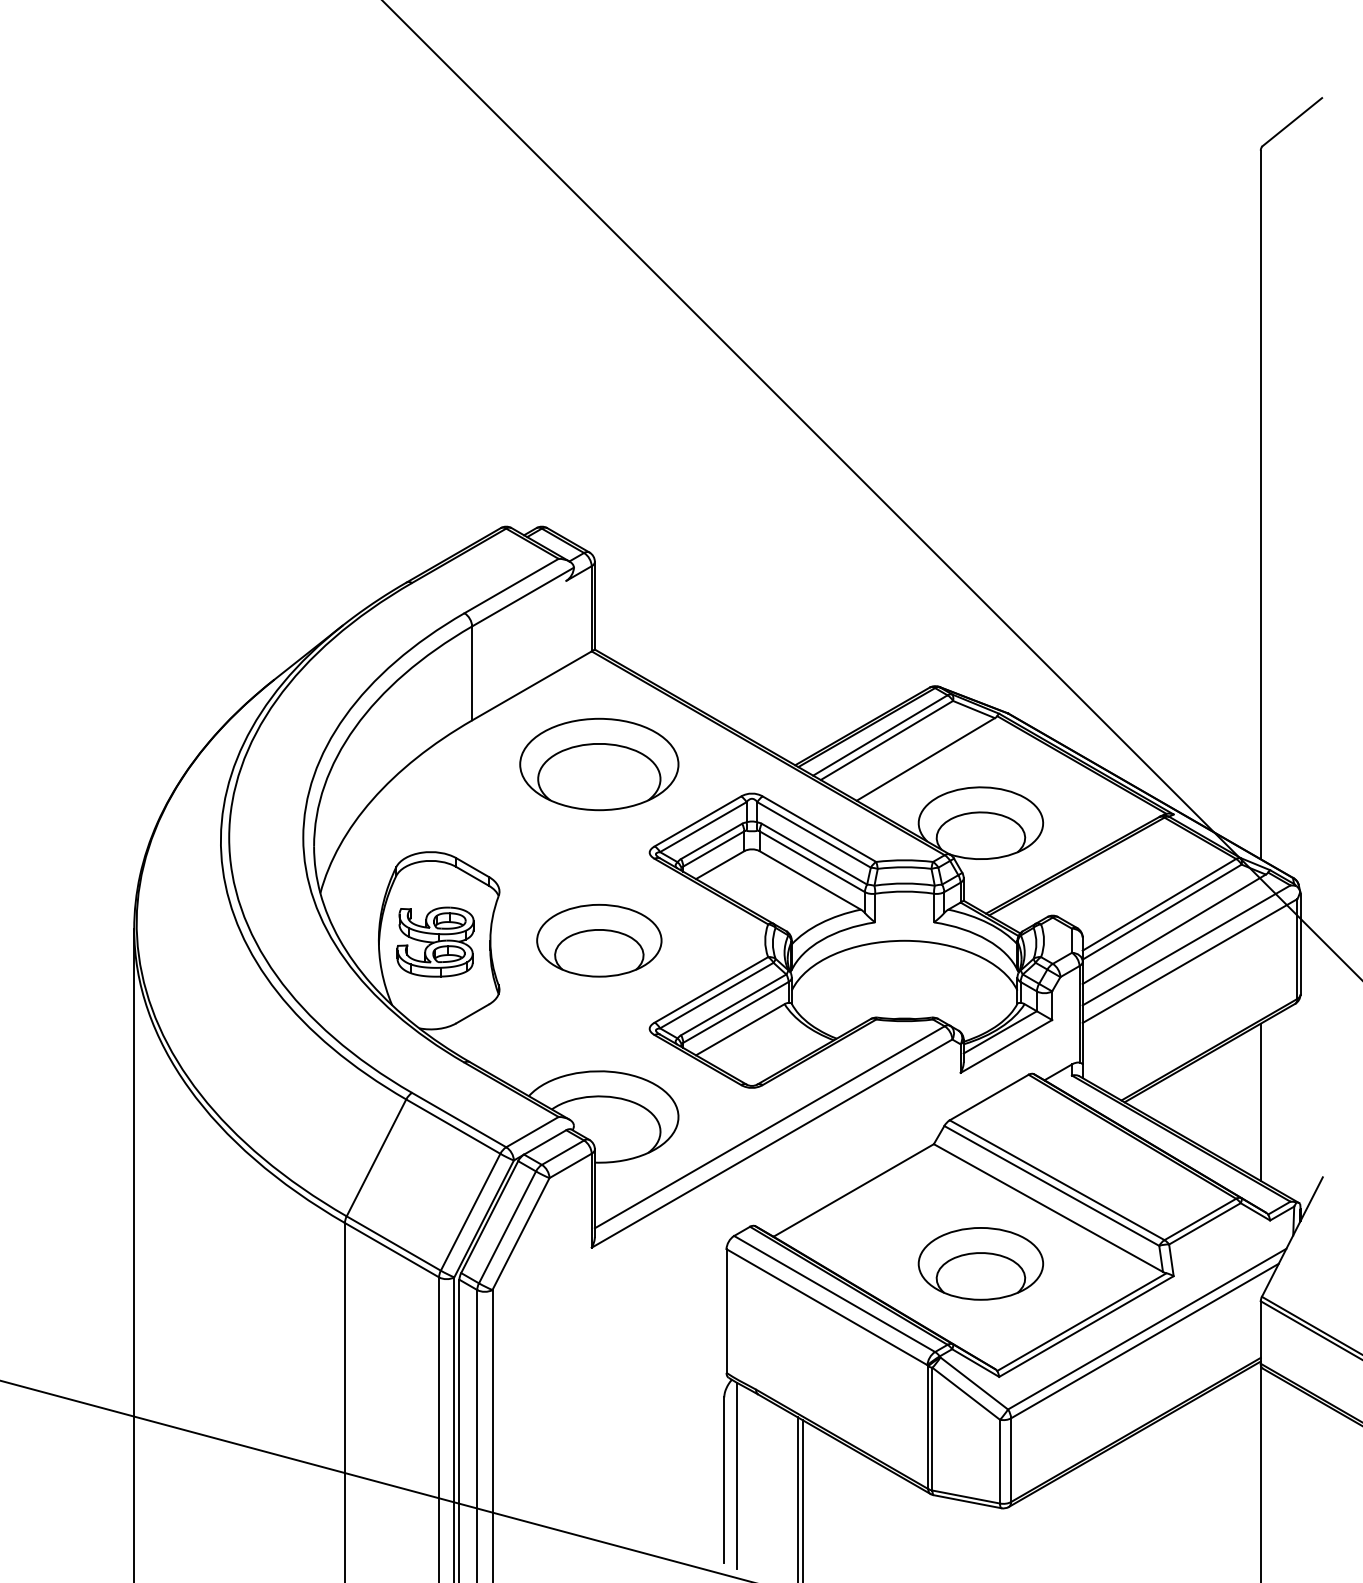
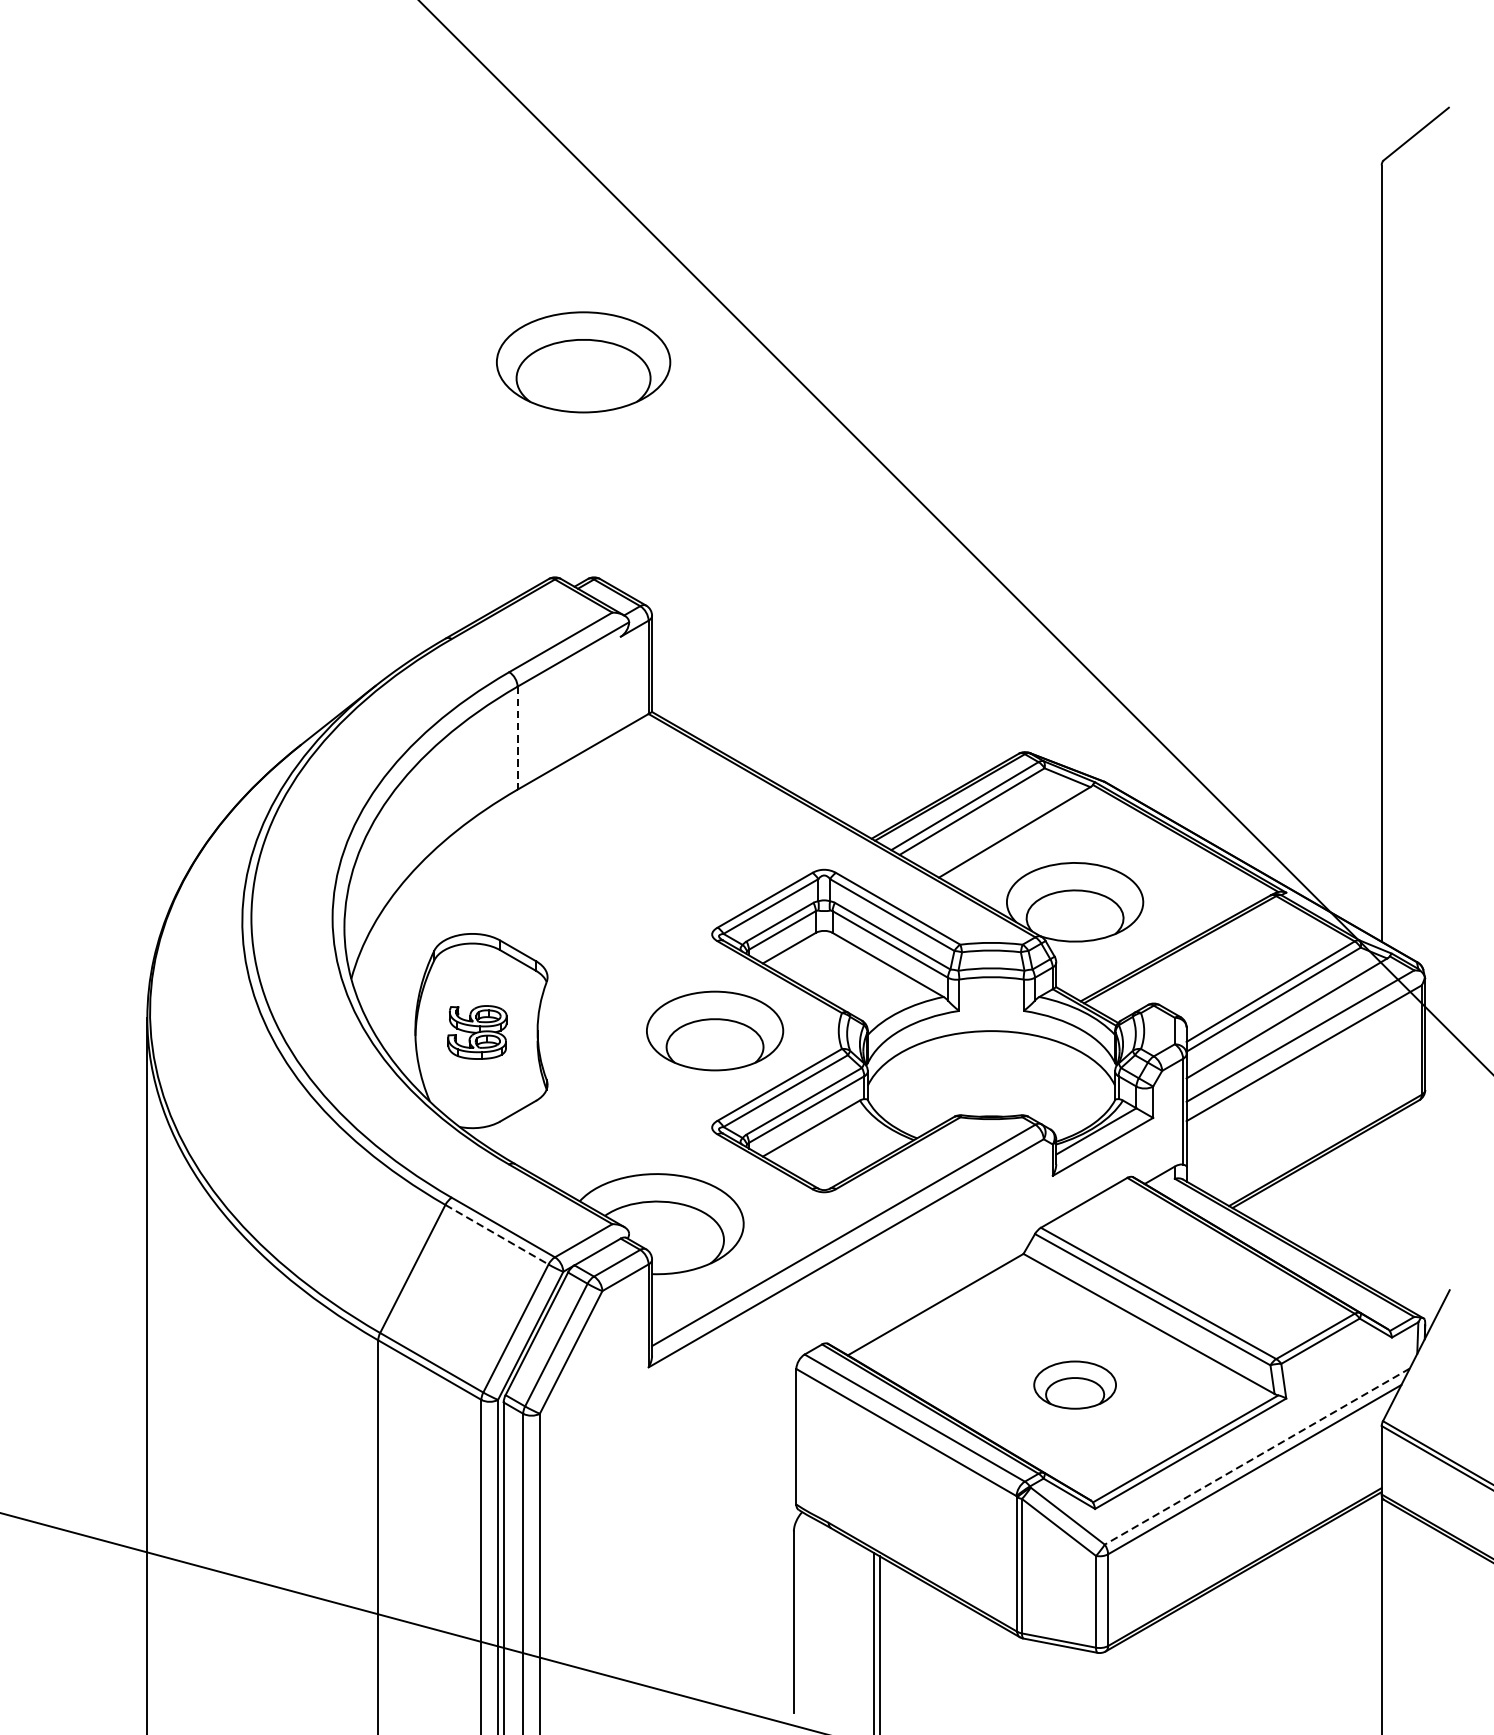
line: (472, 673) -> (517, 738), solid -> dashed
part: (599, 764) -> (583, 362), moved
part: (599, 940) -> (715, 1030), moved
part: (435, 941) -> (477, 1031), size x0.7
line: (1260, 1101) -> (1381, 1207), removed
line: (453, 1126) -> (497, 1234), solid -> dashed
part: (980, 1263) -> (1074, 1384), size x0.6
line: (1147, 1329) -> (1257, 1456), solid -> dashed
line: (737, 1475) -> (808, 1616), removed

